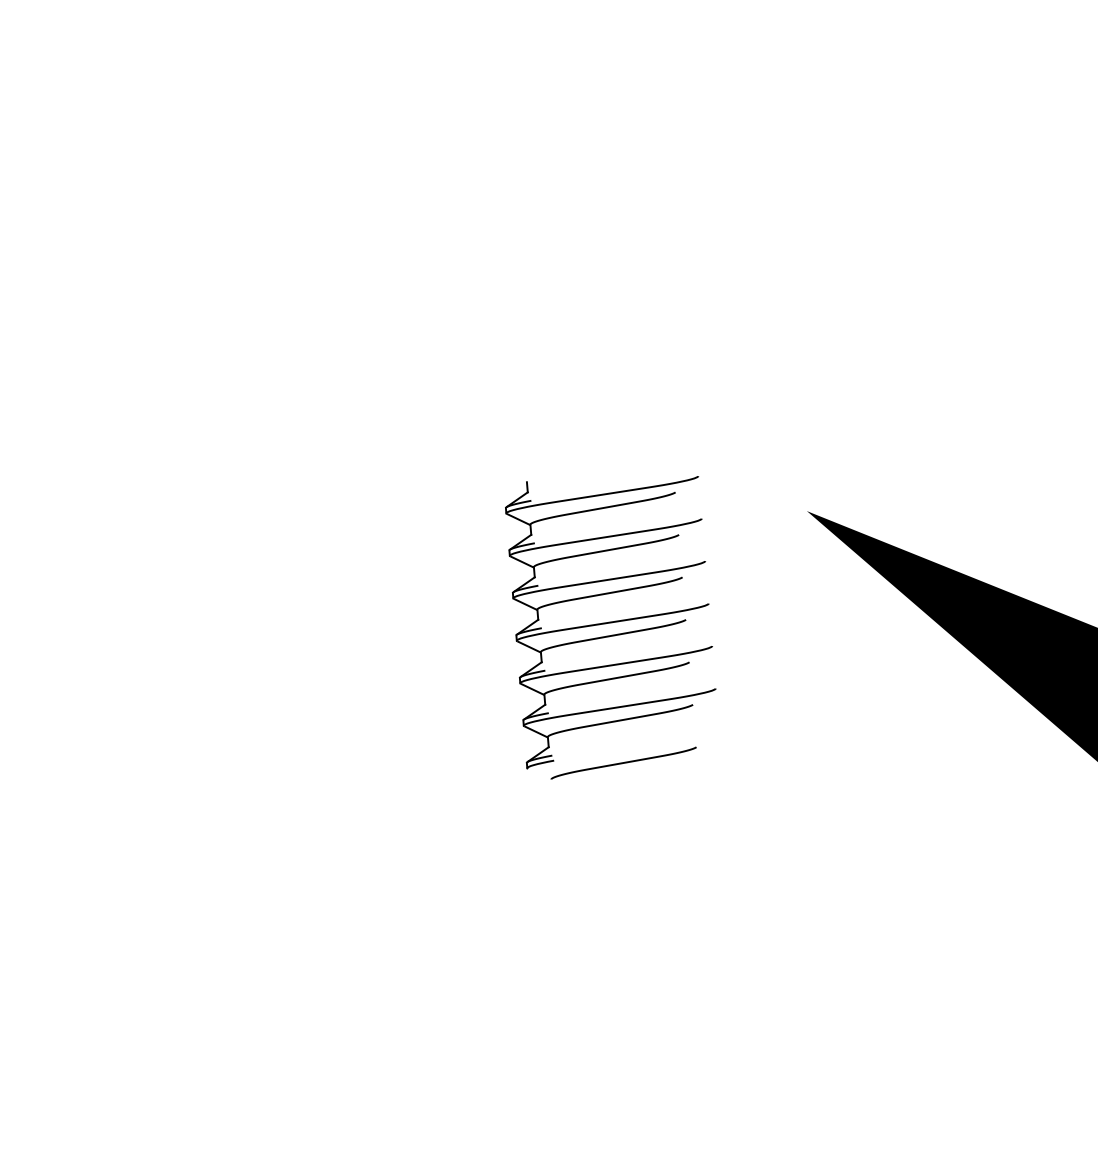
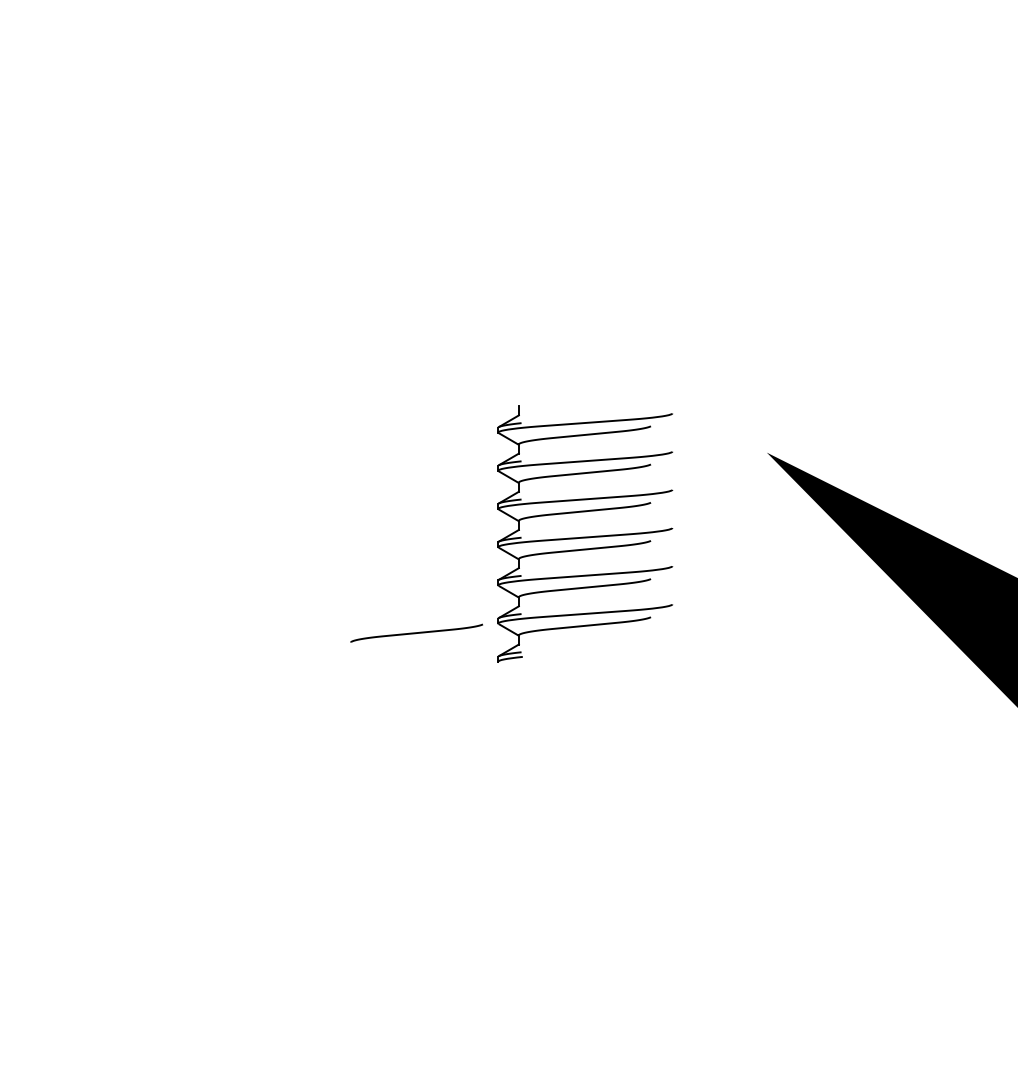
curve: (623, 762) -> (416, 632), moved

